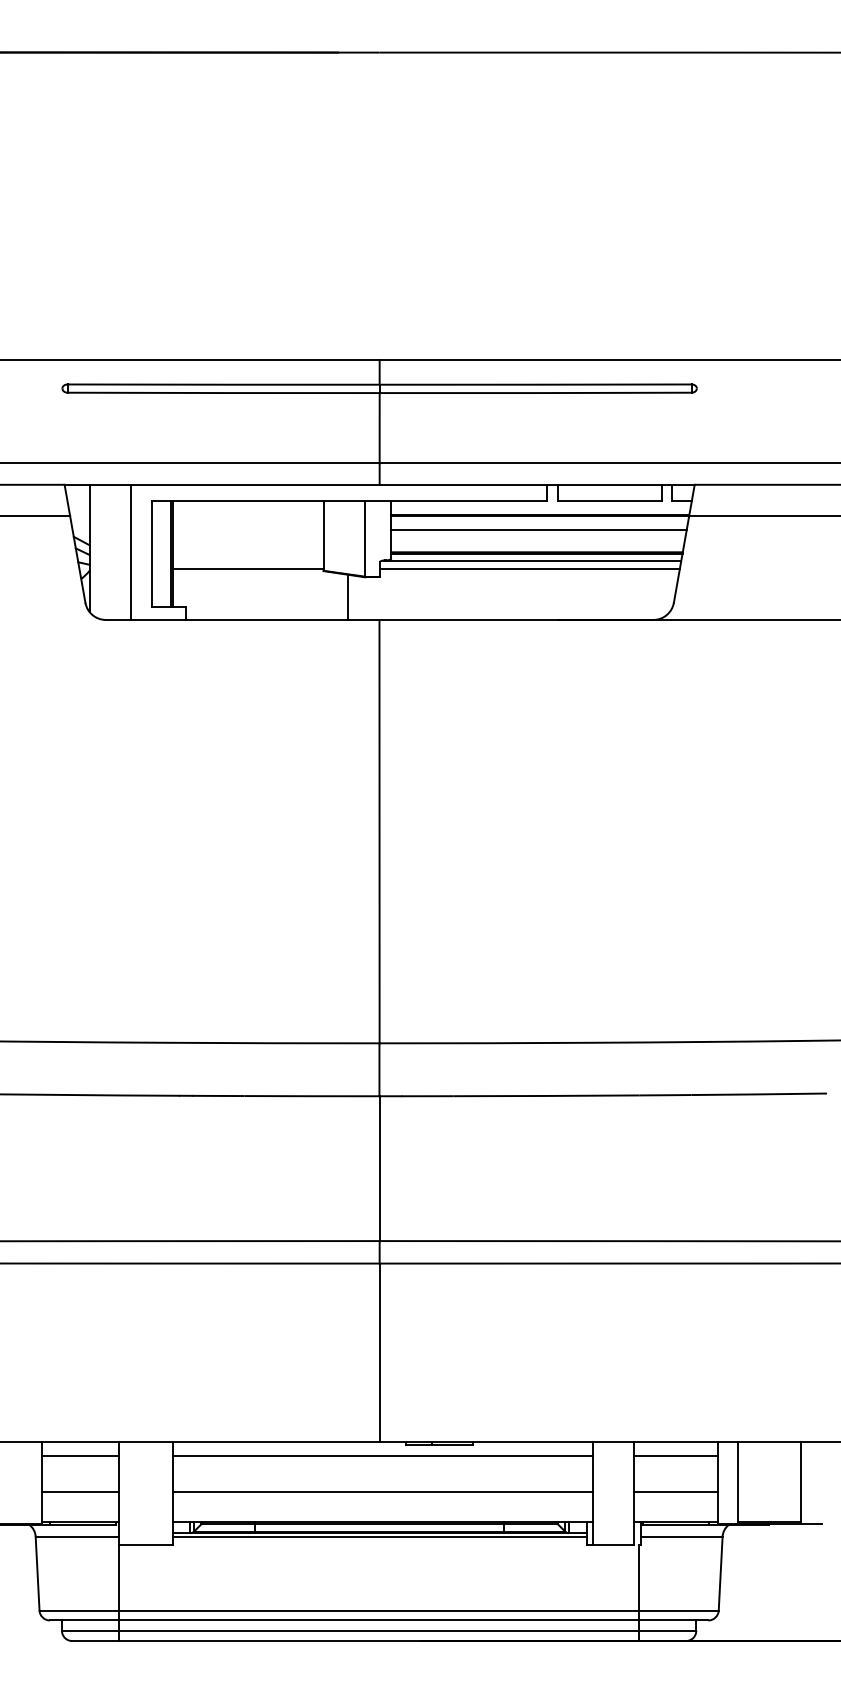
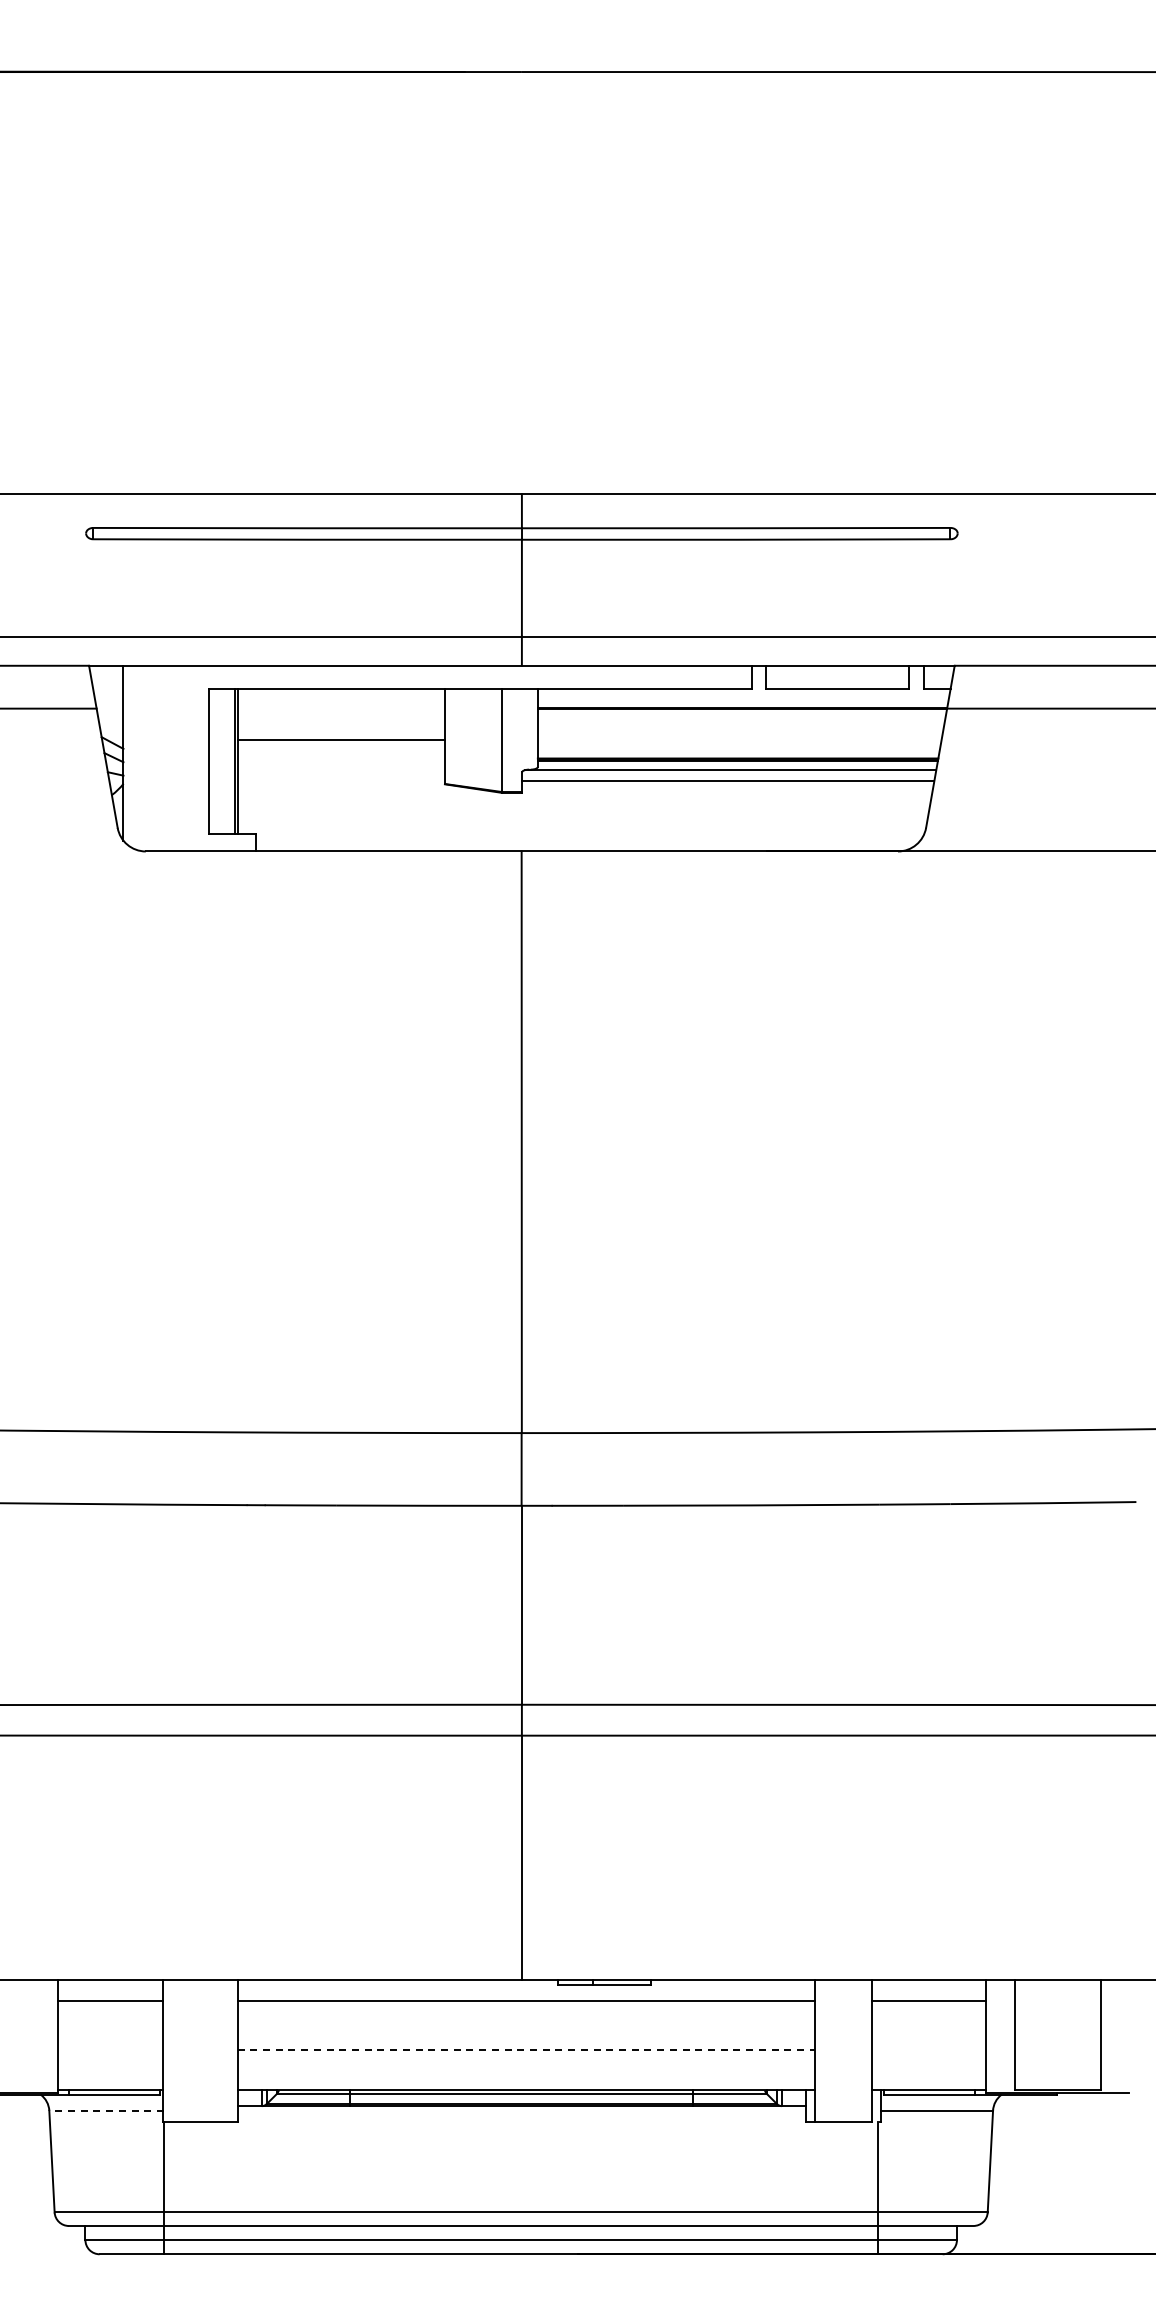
line: (538, 530) -> (740, 728), removed
line: (131, 552) -> (180, 758), removed
line: (247, 569) -> (340, 740), moved
line: (348, 597) -> (479, 820), removed
line: (80, 1492) -> (110, 2049), removed
line: (383, 1492) -> (526, 2049), solid -> dashed
line: (675, 1492) -> (928, 2049), removed
line: (77, 1536) -> (106, 2110), solid -> dashed
line: (379, 1536) -> (521, 2110), removed

